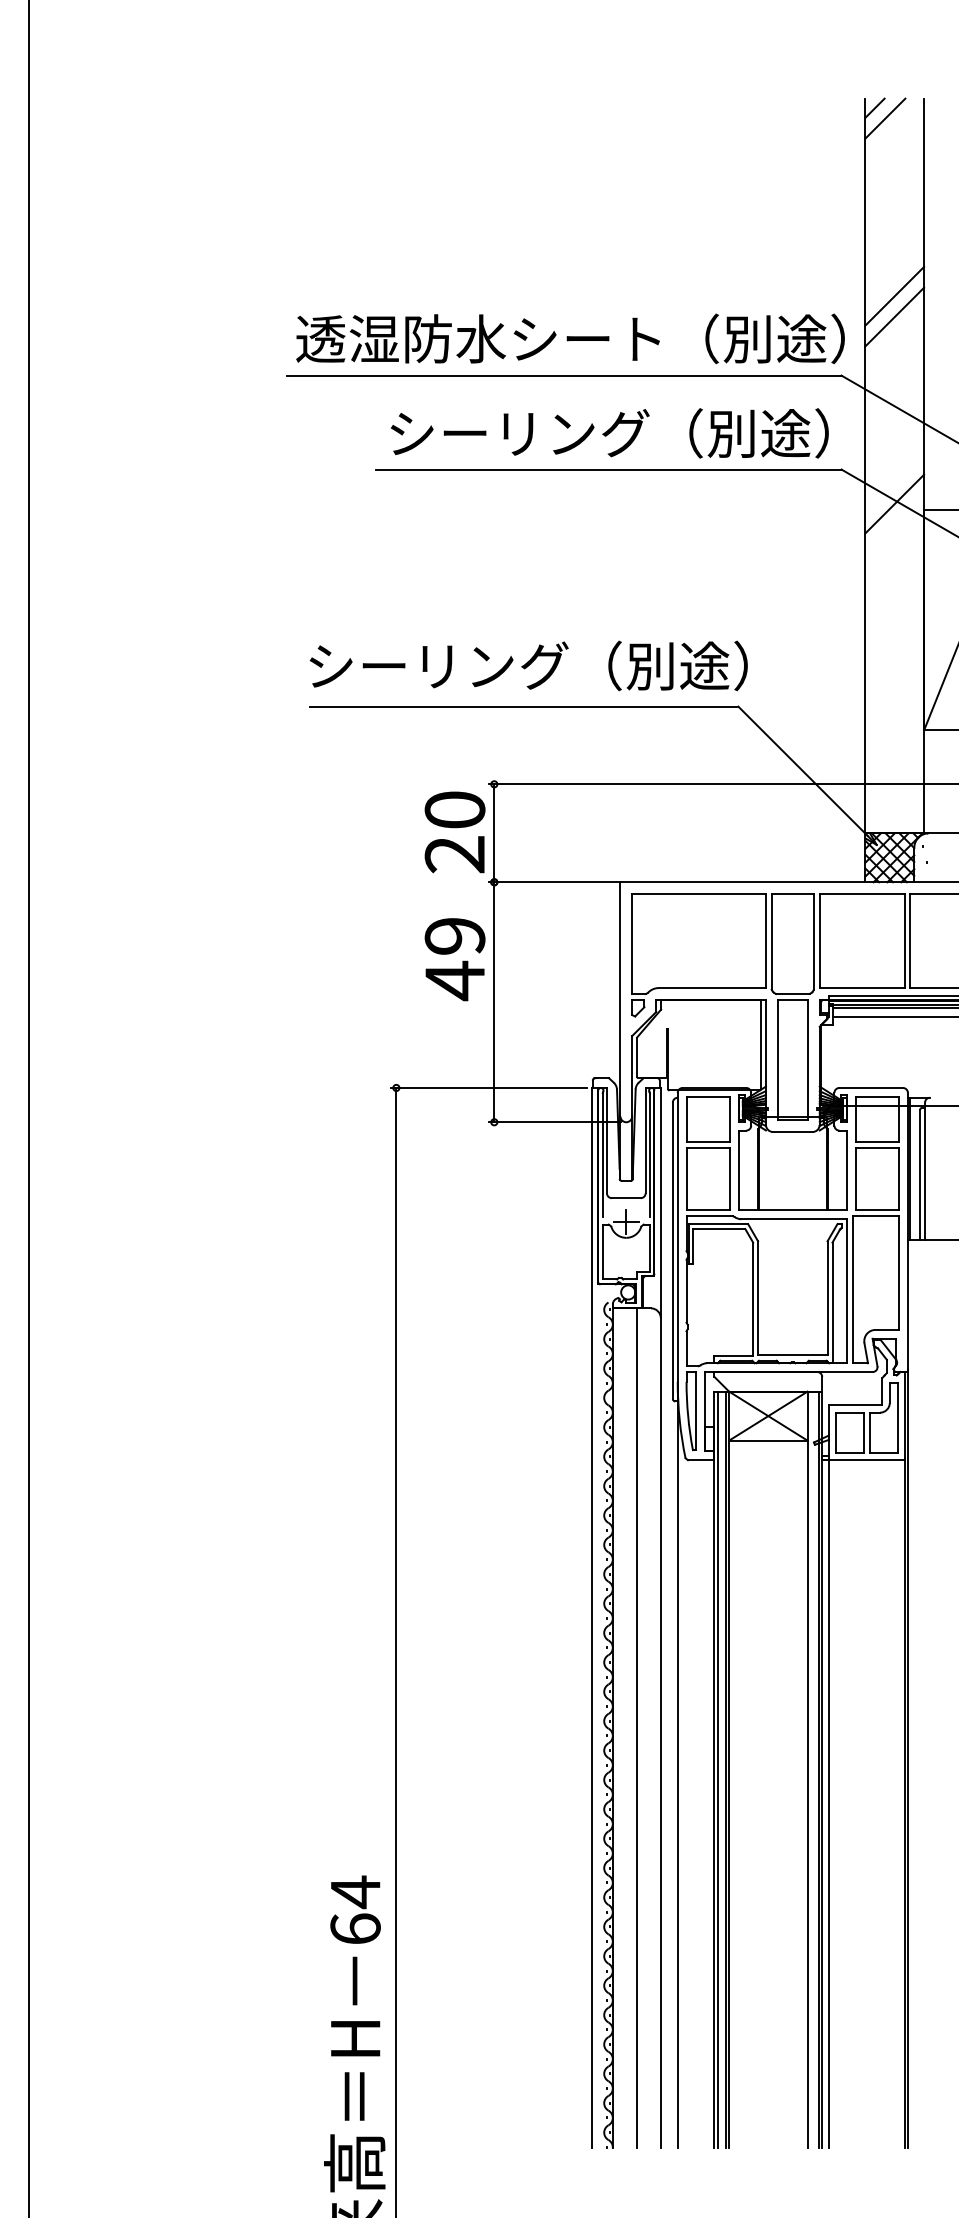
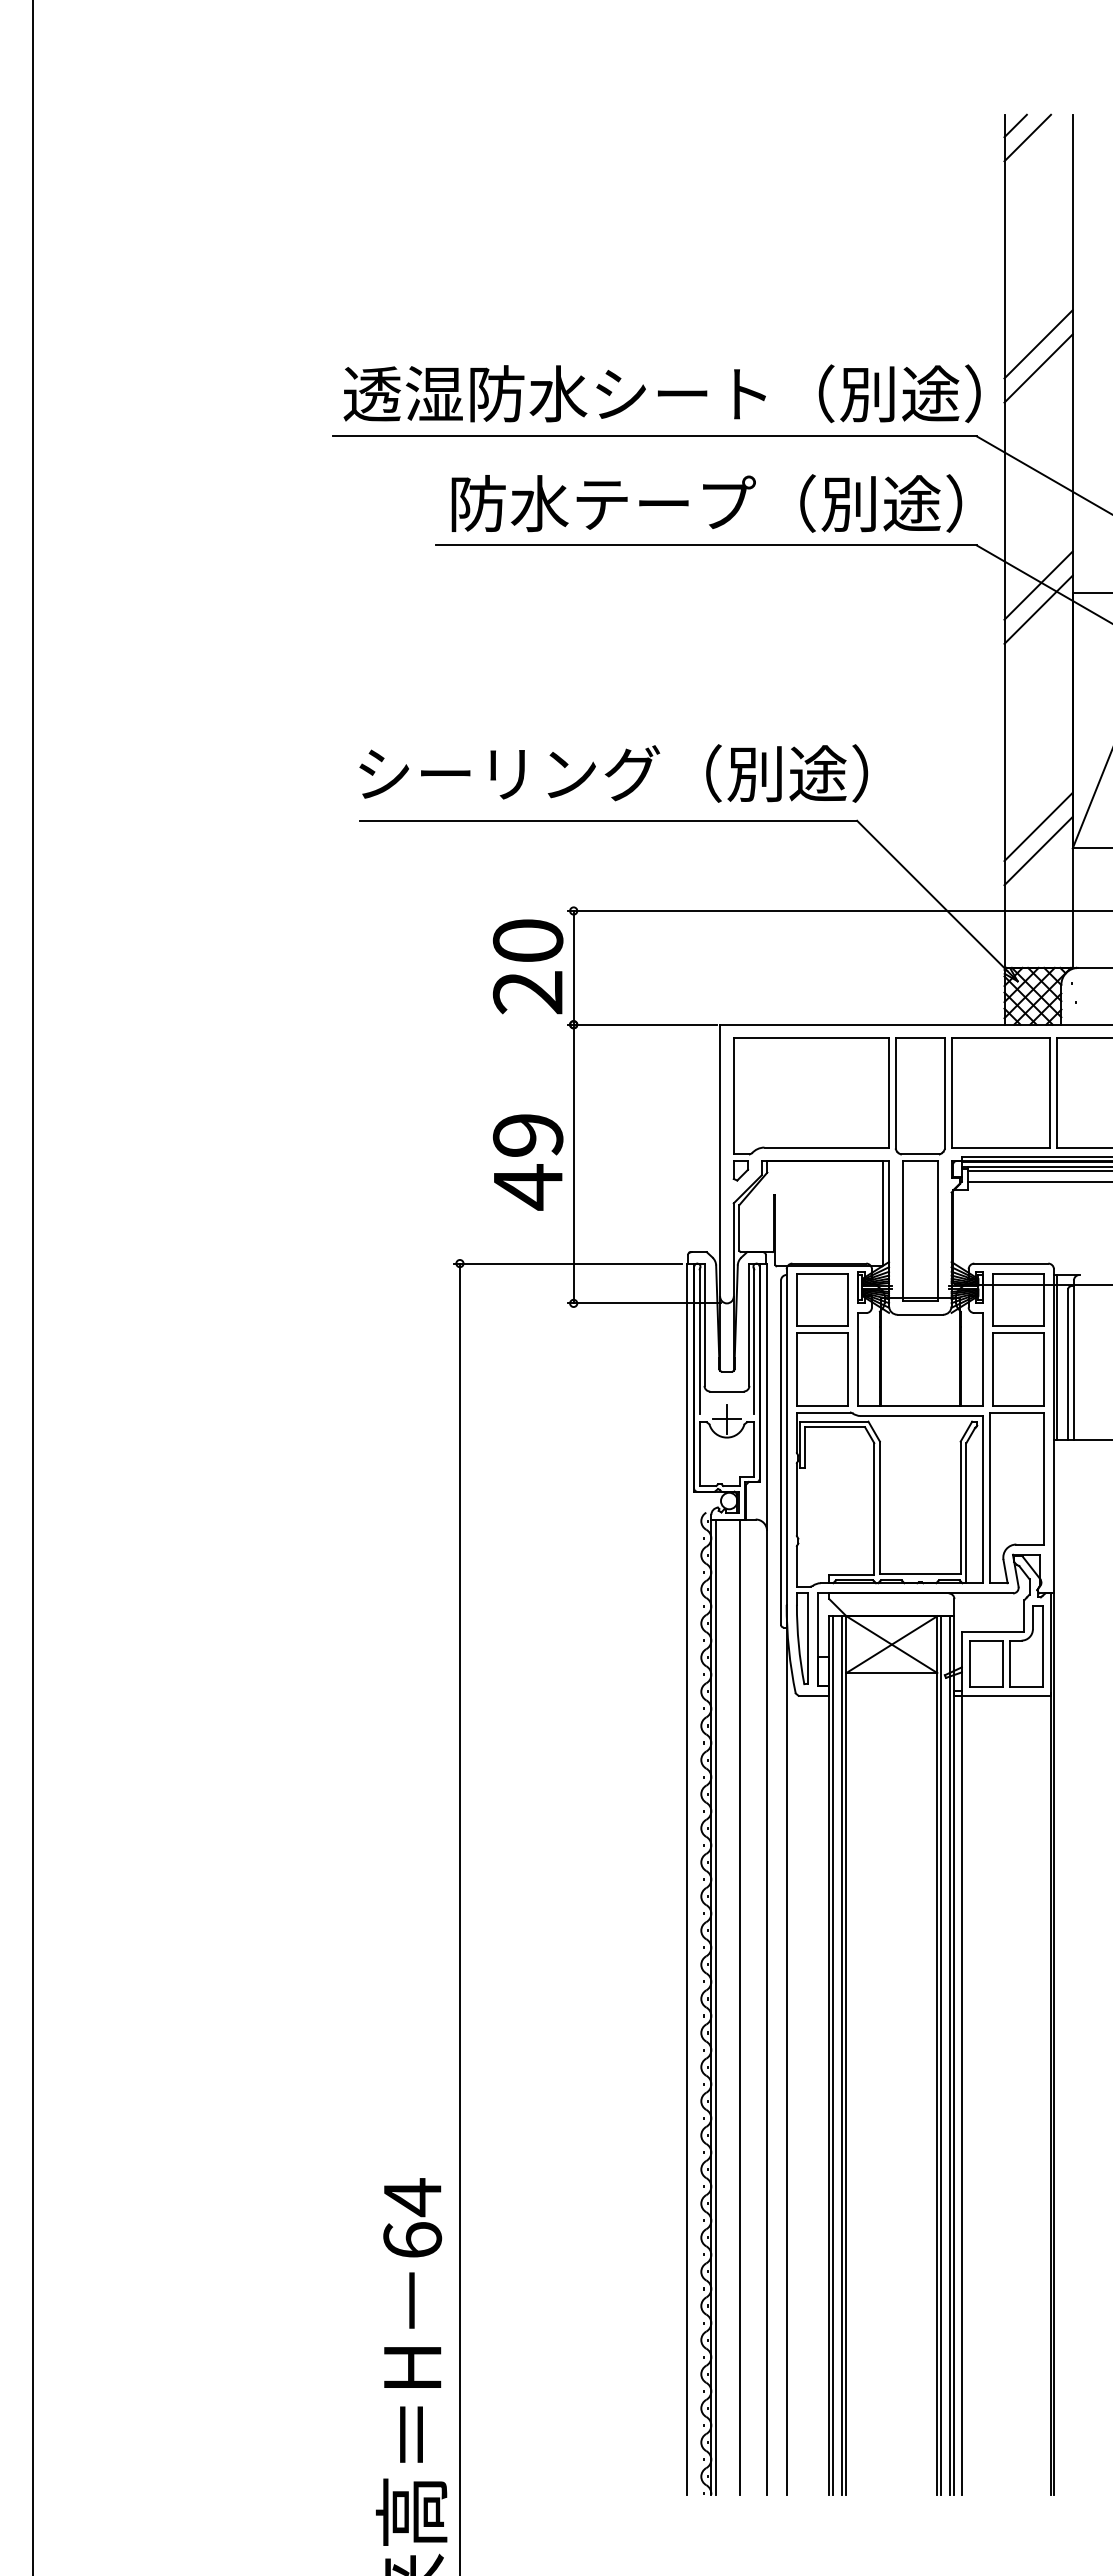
text: (519, 433) -> (603, 503), シーリング（別途） -> 防水テープ（別途）
line: (894, 524) -> (1038, 609), added
line: (894, 711) -> (1038, 826), added
line: (894, 732) -> (1038, 850), added
text: (455, 959) -> (528, 1162), moved
line: (616, 1727) -> (715, 2006), added
line: (811, 1769) -> (941, 2055), added

